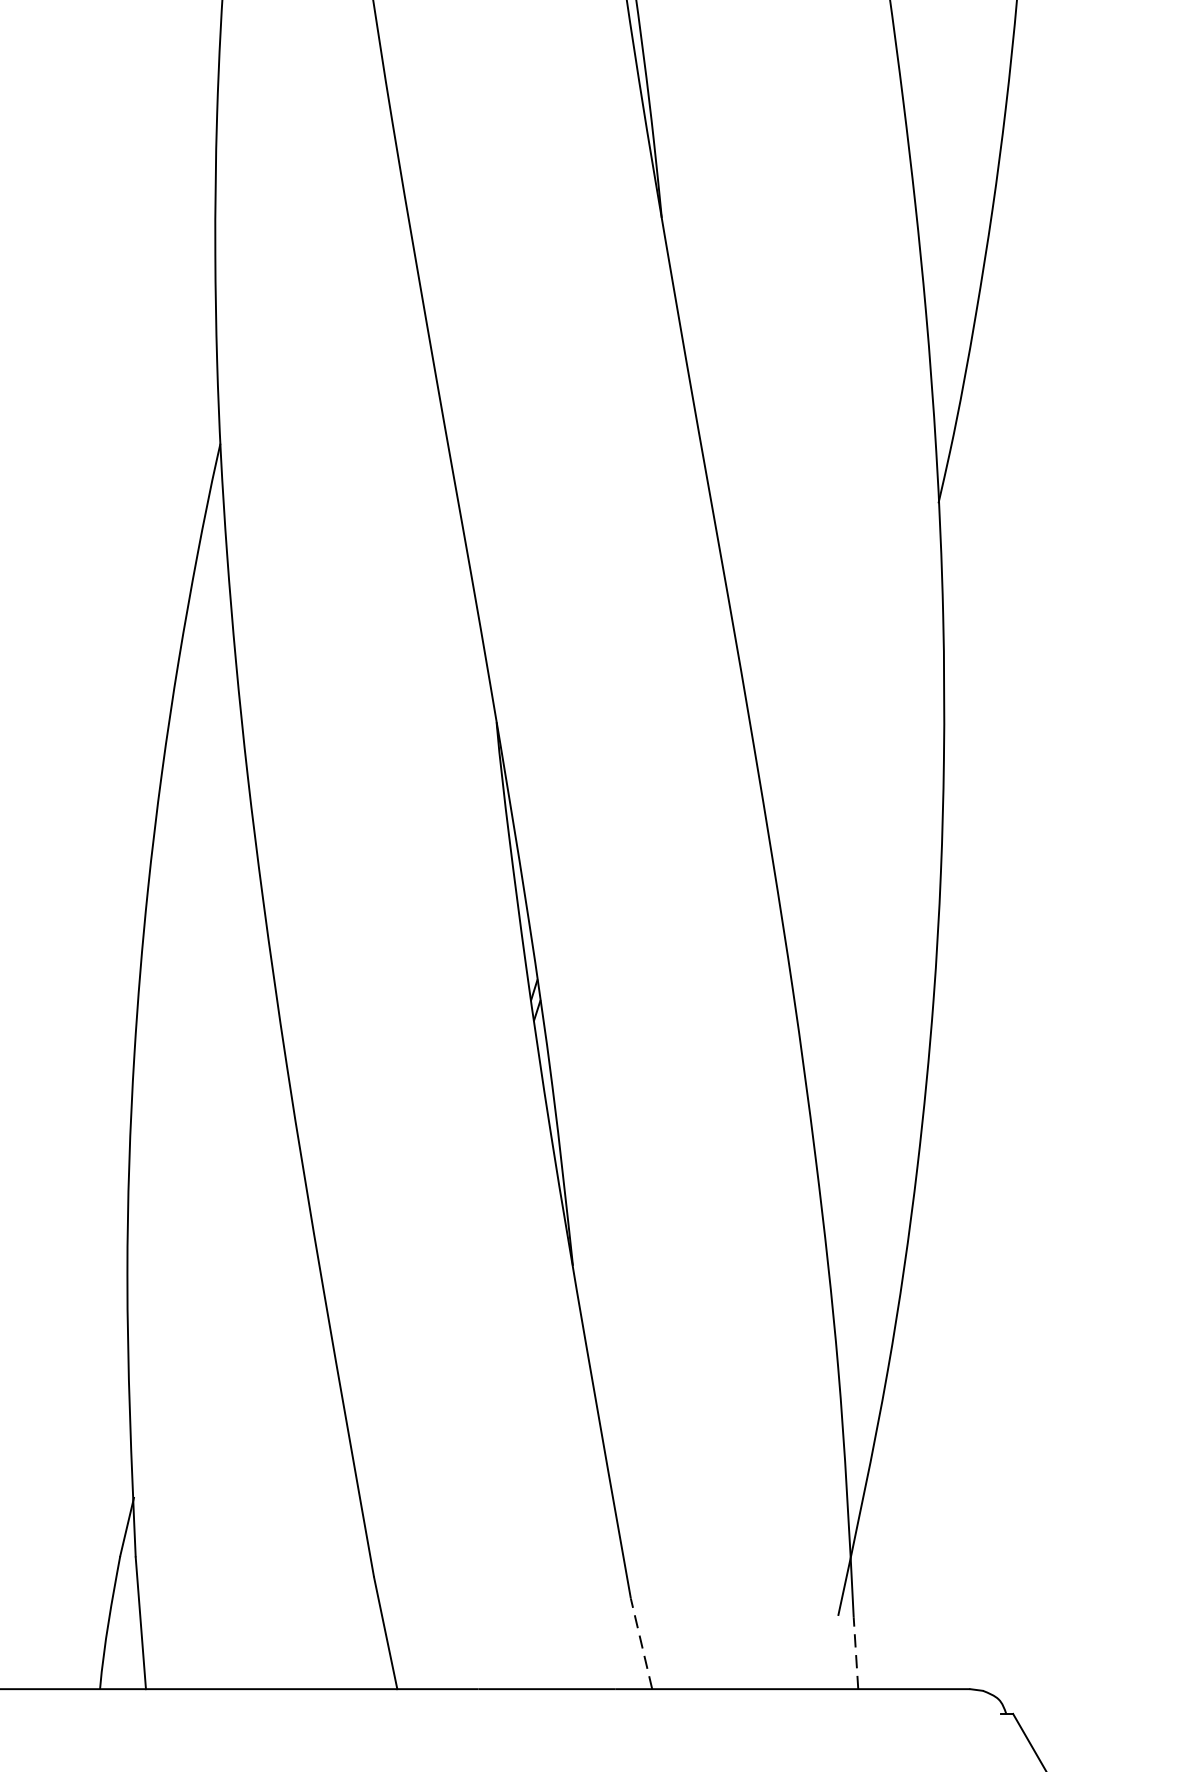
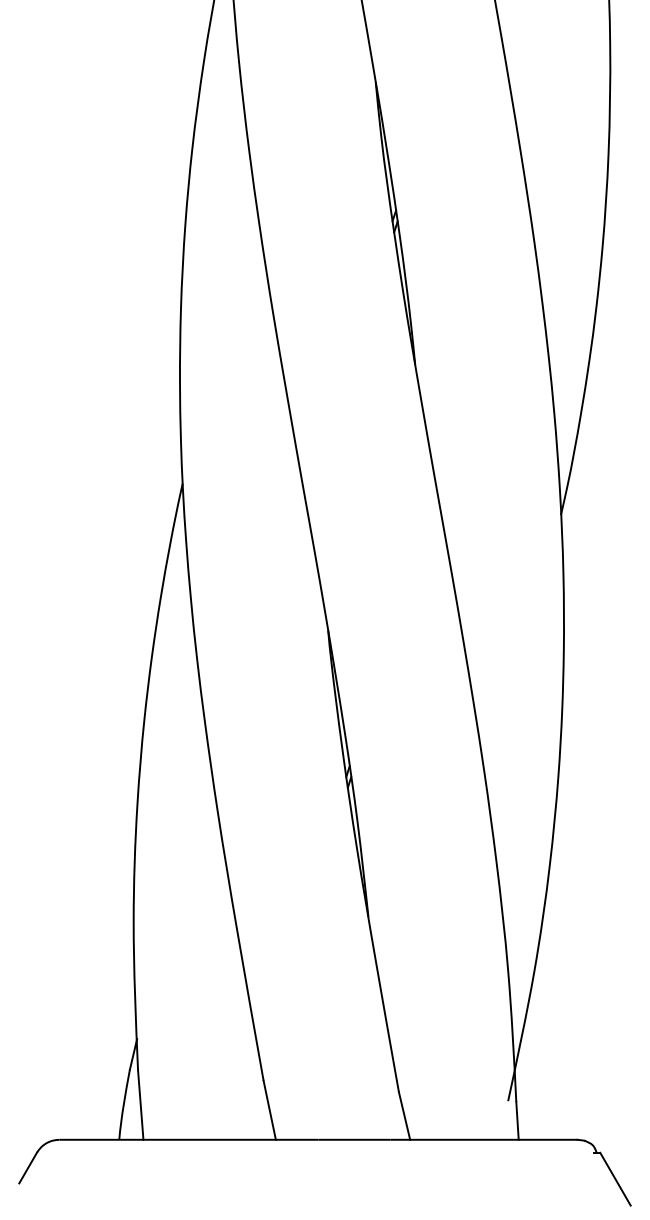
line: (641, 1643) -> (404, 1115), dashed -> solid
line: (855, 1652) -> (517, 1120), dashed -> solid

